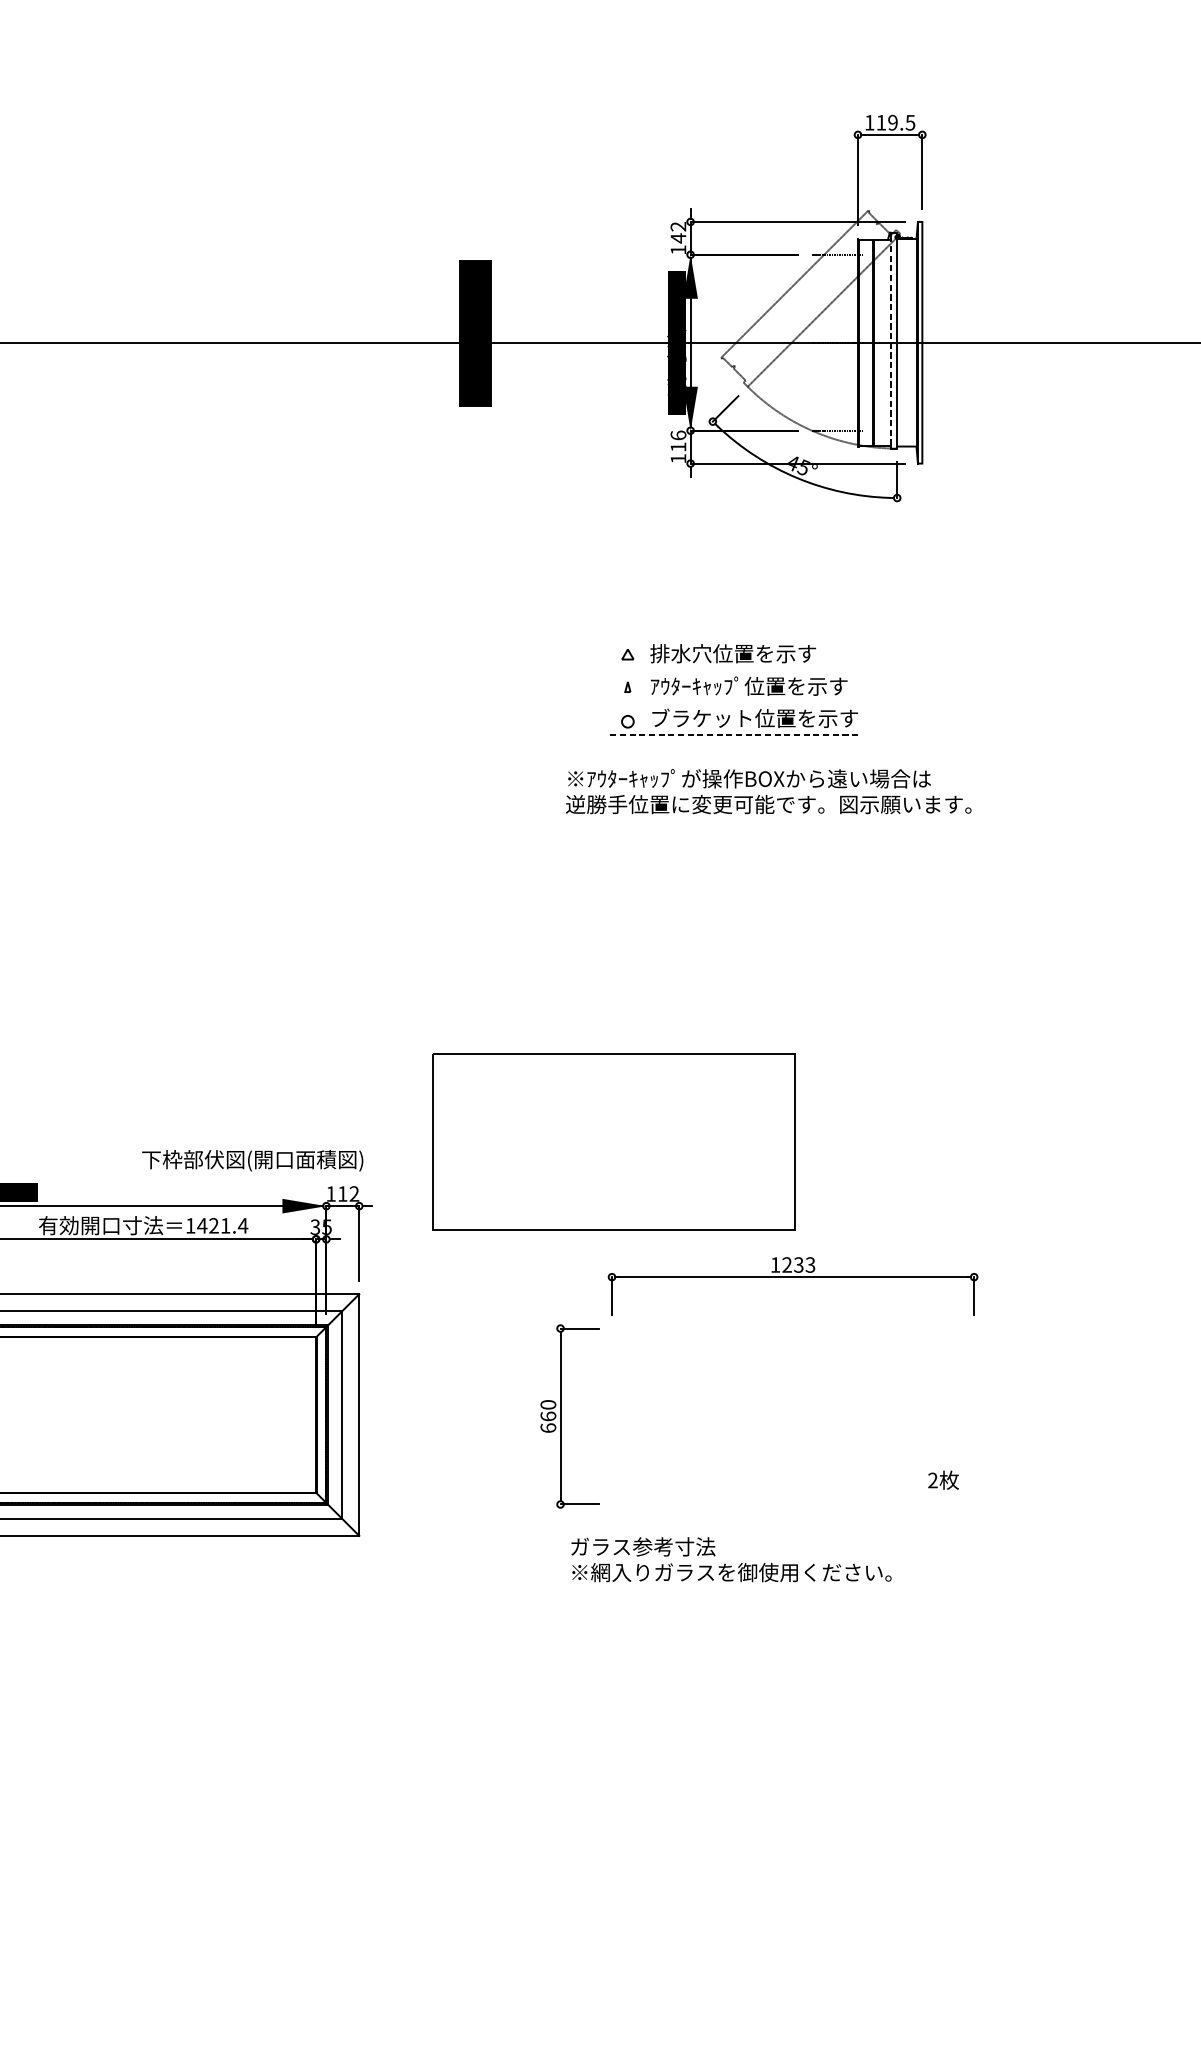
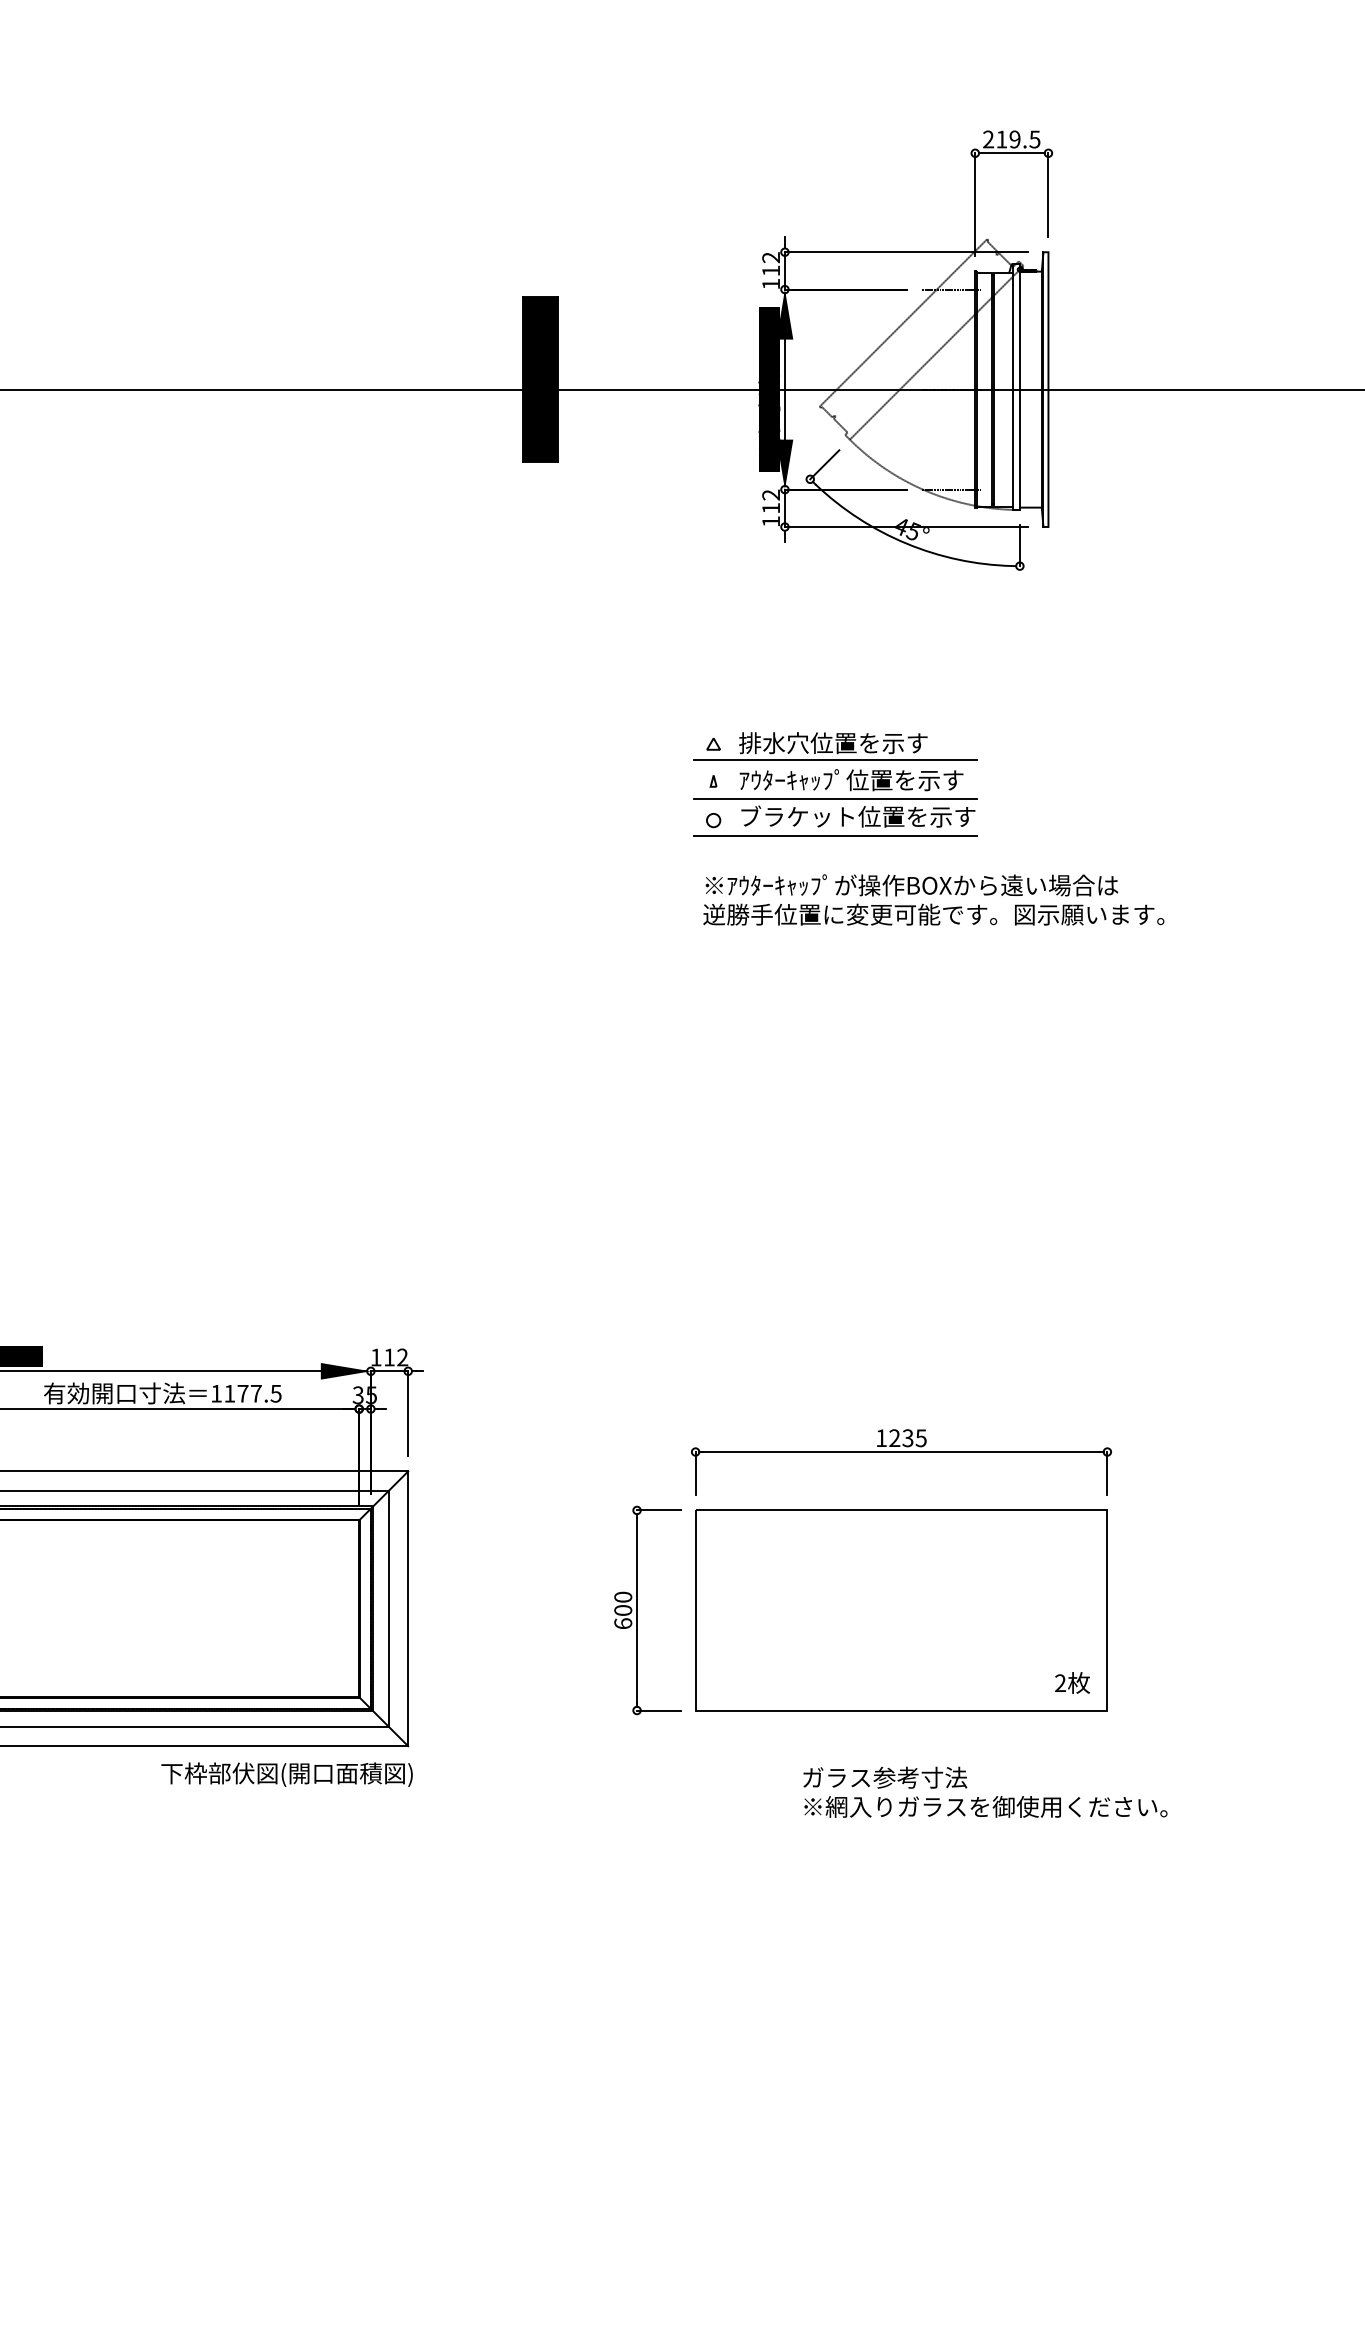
text: (869, 122) -> (988, 139), 119.5 -> 219.5
text: (677, 237) -> (770, 270), 142 -> 112
line: (891, 342) -> (1013, 389), dashed -> solid
text: (678, 435) -> (771, 494), 116 -> 112
line: (735, 668) -> (835, 759), added
line: (735, 702) -> (835, 798), added
line: (735, 734) -> (835, 835), dashed -> solid
text: (768, 791) -> (933, 899), moved
part: (613, 1142) -> (901, 1610), moved
text: (252, 1160) -> (286, 1774), moved
text: (222, 1225) -> (252, 1393), 1421.4 -> 1177.5
text: (810, 1264) -> (921, 1437), 1233 -> 1235
text: (548, 1416) -> (623, 1610), 660 -> 600
text: (731, 1559) -> (985, 1791), moved

